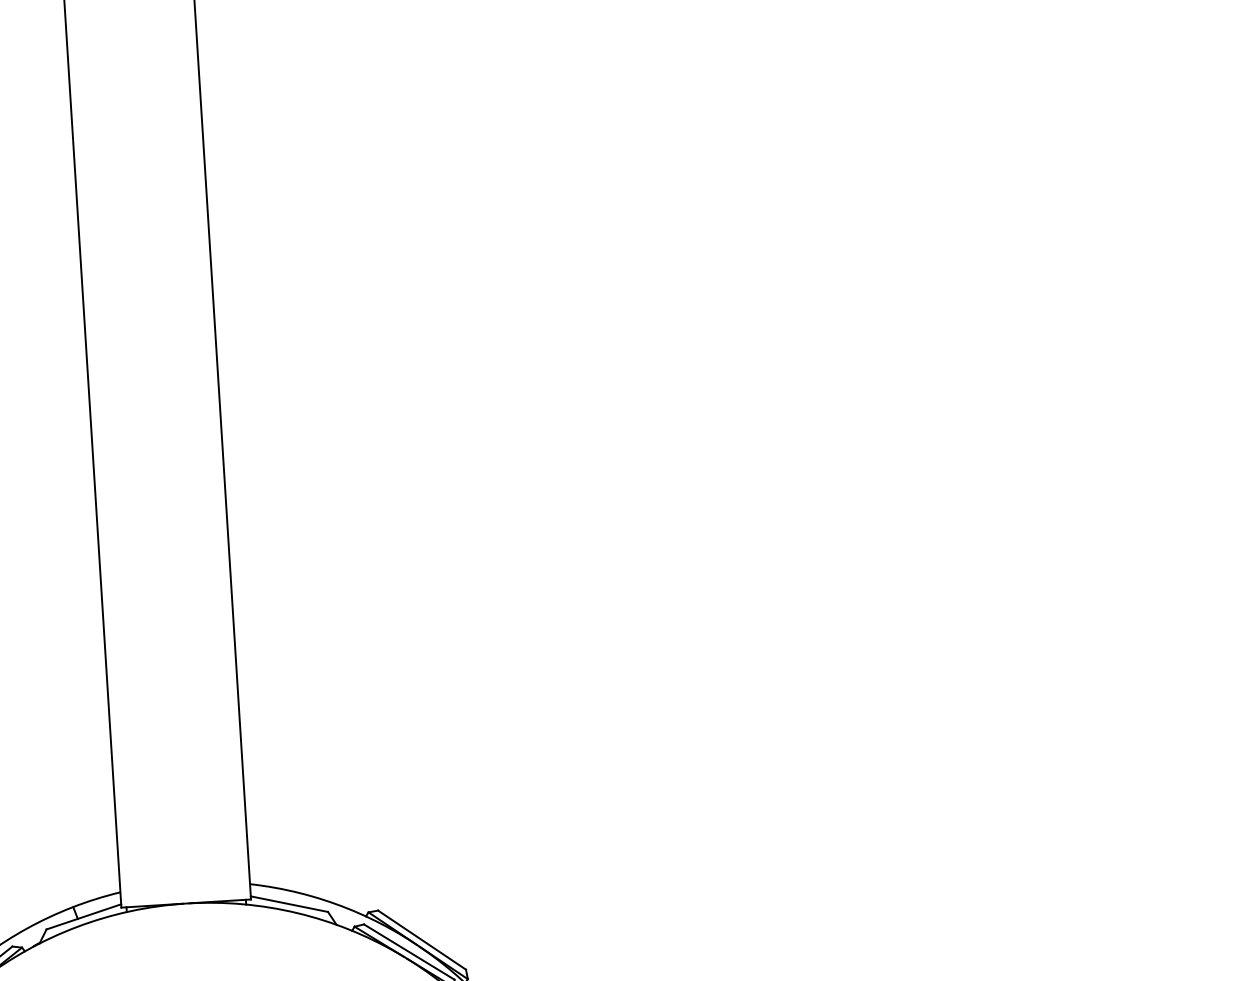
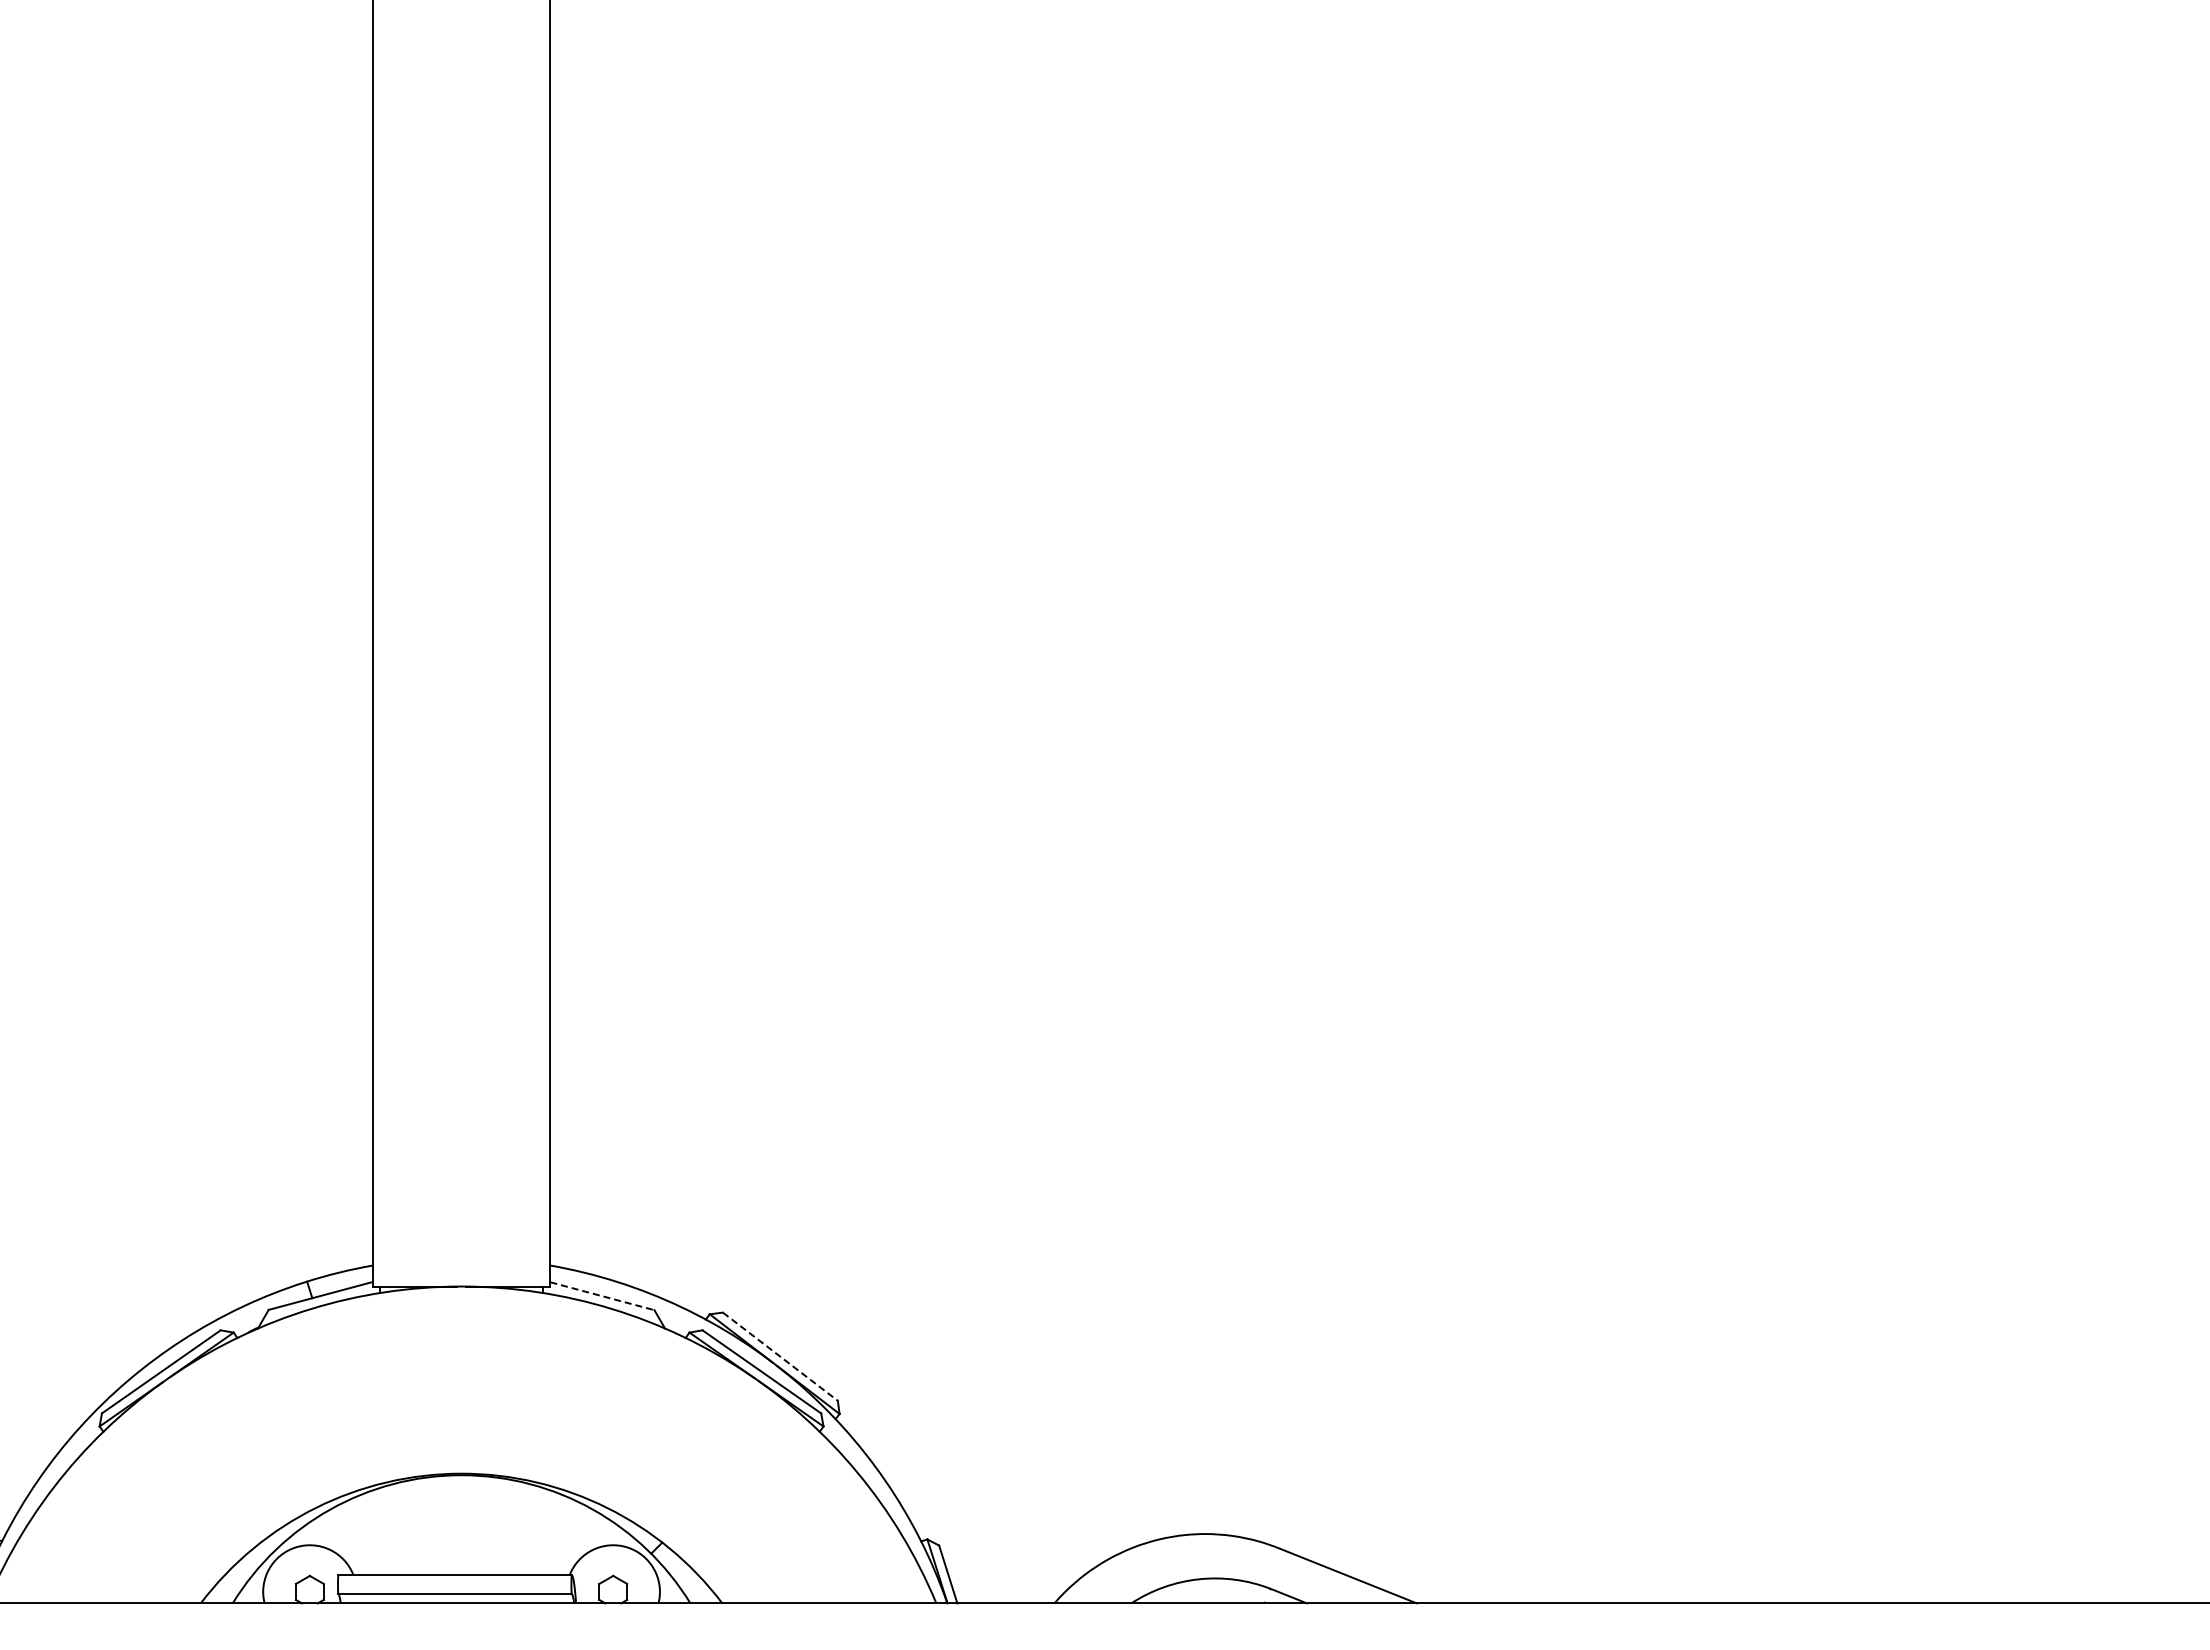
line: (289, 904) -> (602, 1296), solid -> dashed
line: (422, 940) -> (780, 1357), solid -> dashed

